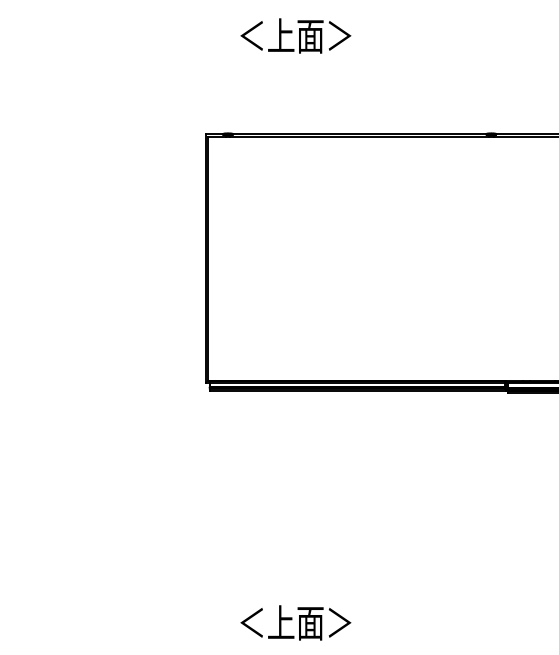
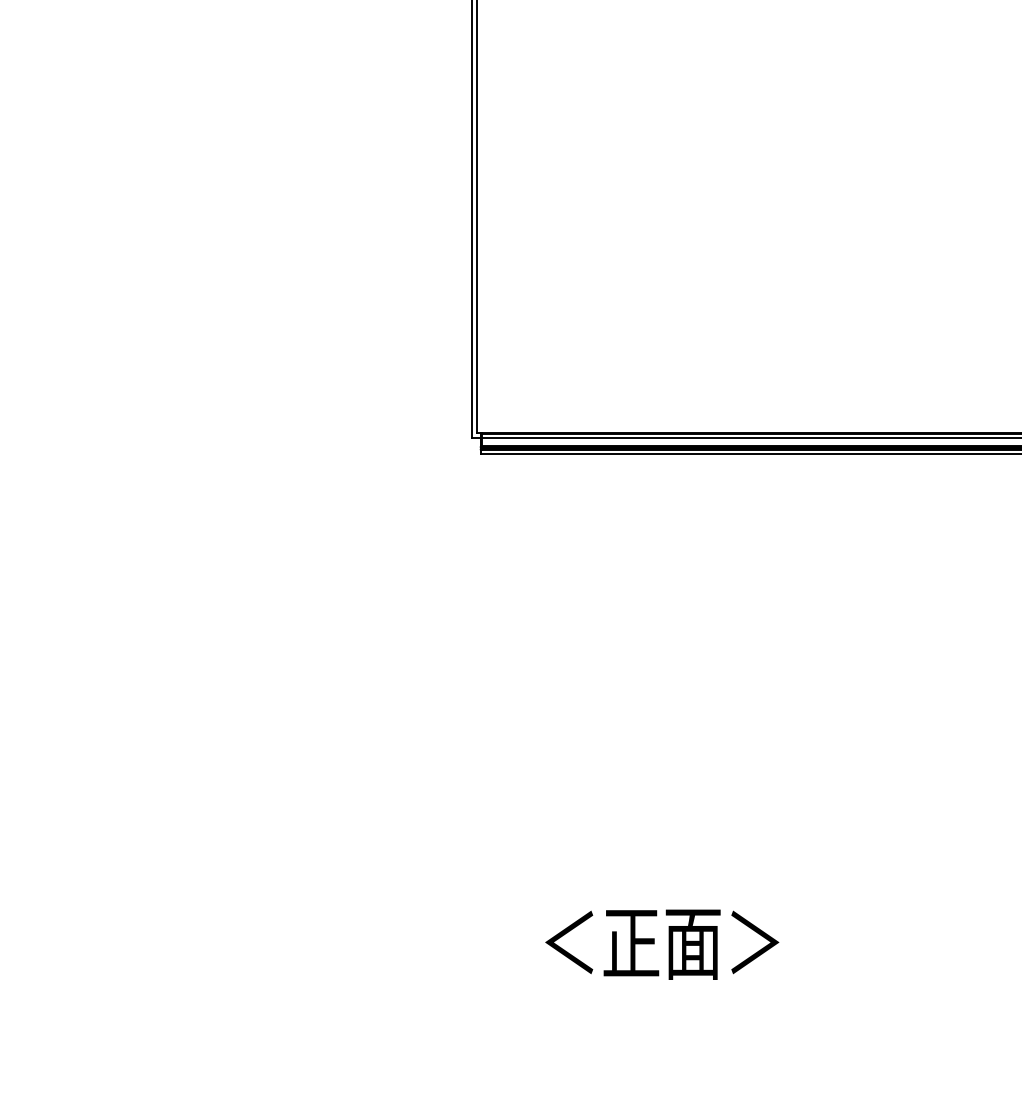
text: (280, 621) -> (629, 939), ＜上面＞ -> ＜正面＞

